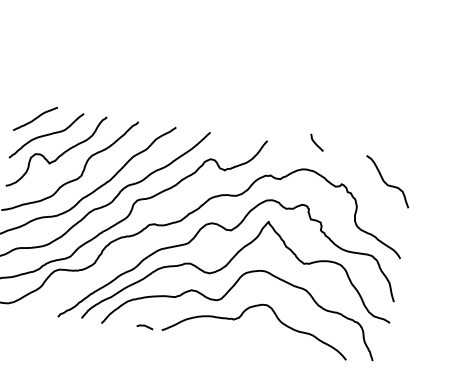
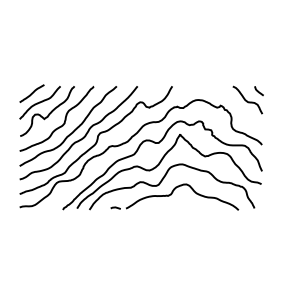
curve: (315, 143) -> (258, 91), moved

